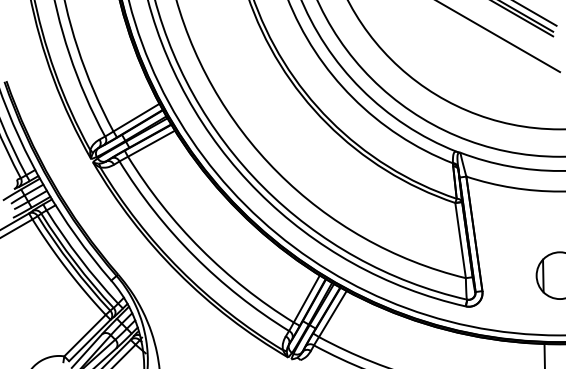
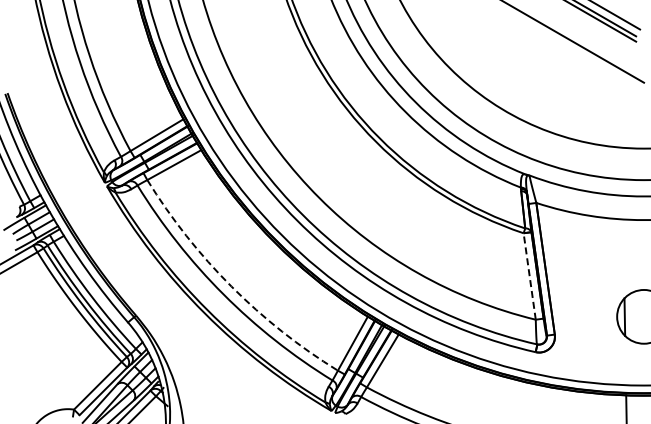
line: (460, 240) -> (529, 276), solid -> dashed
arc: (201, 249) -> (231, 286), solid -> dashed

